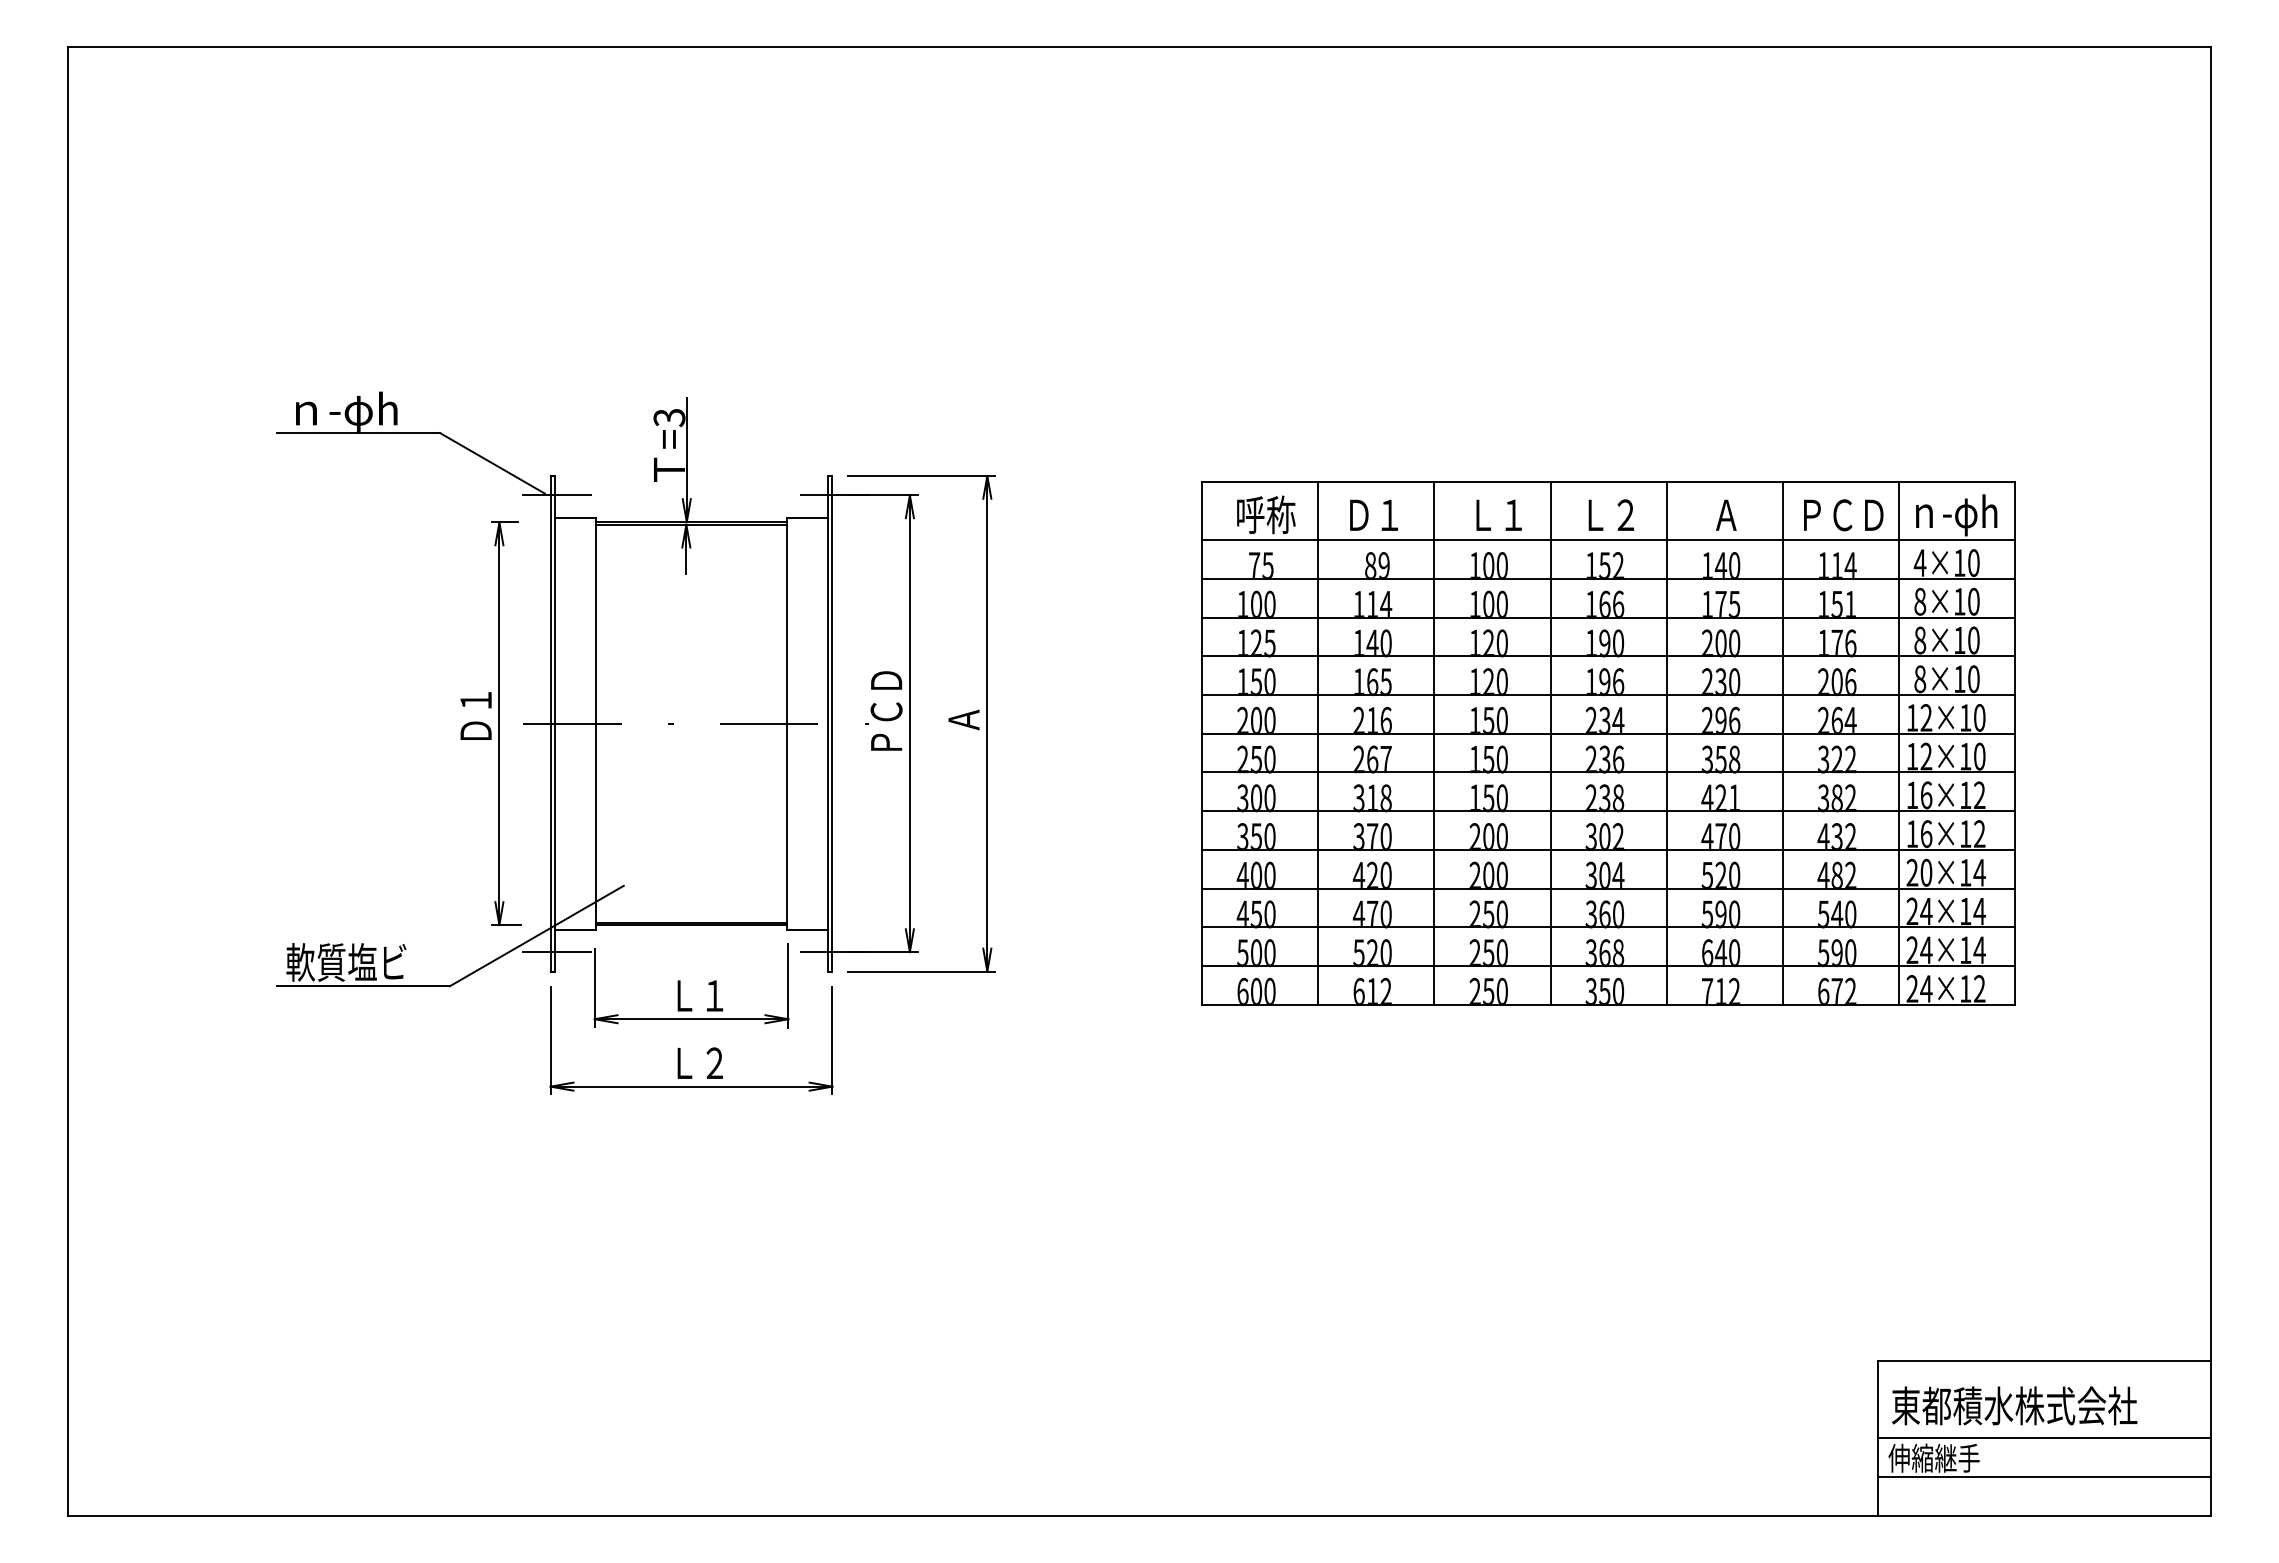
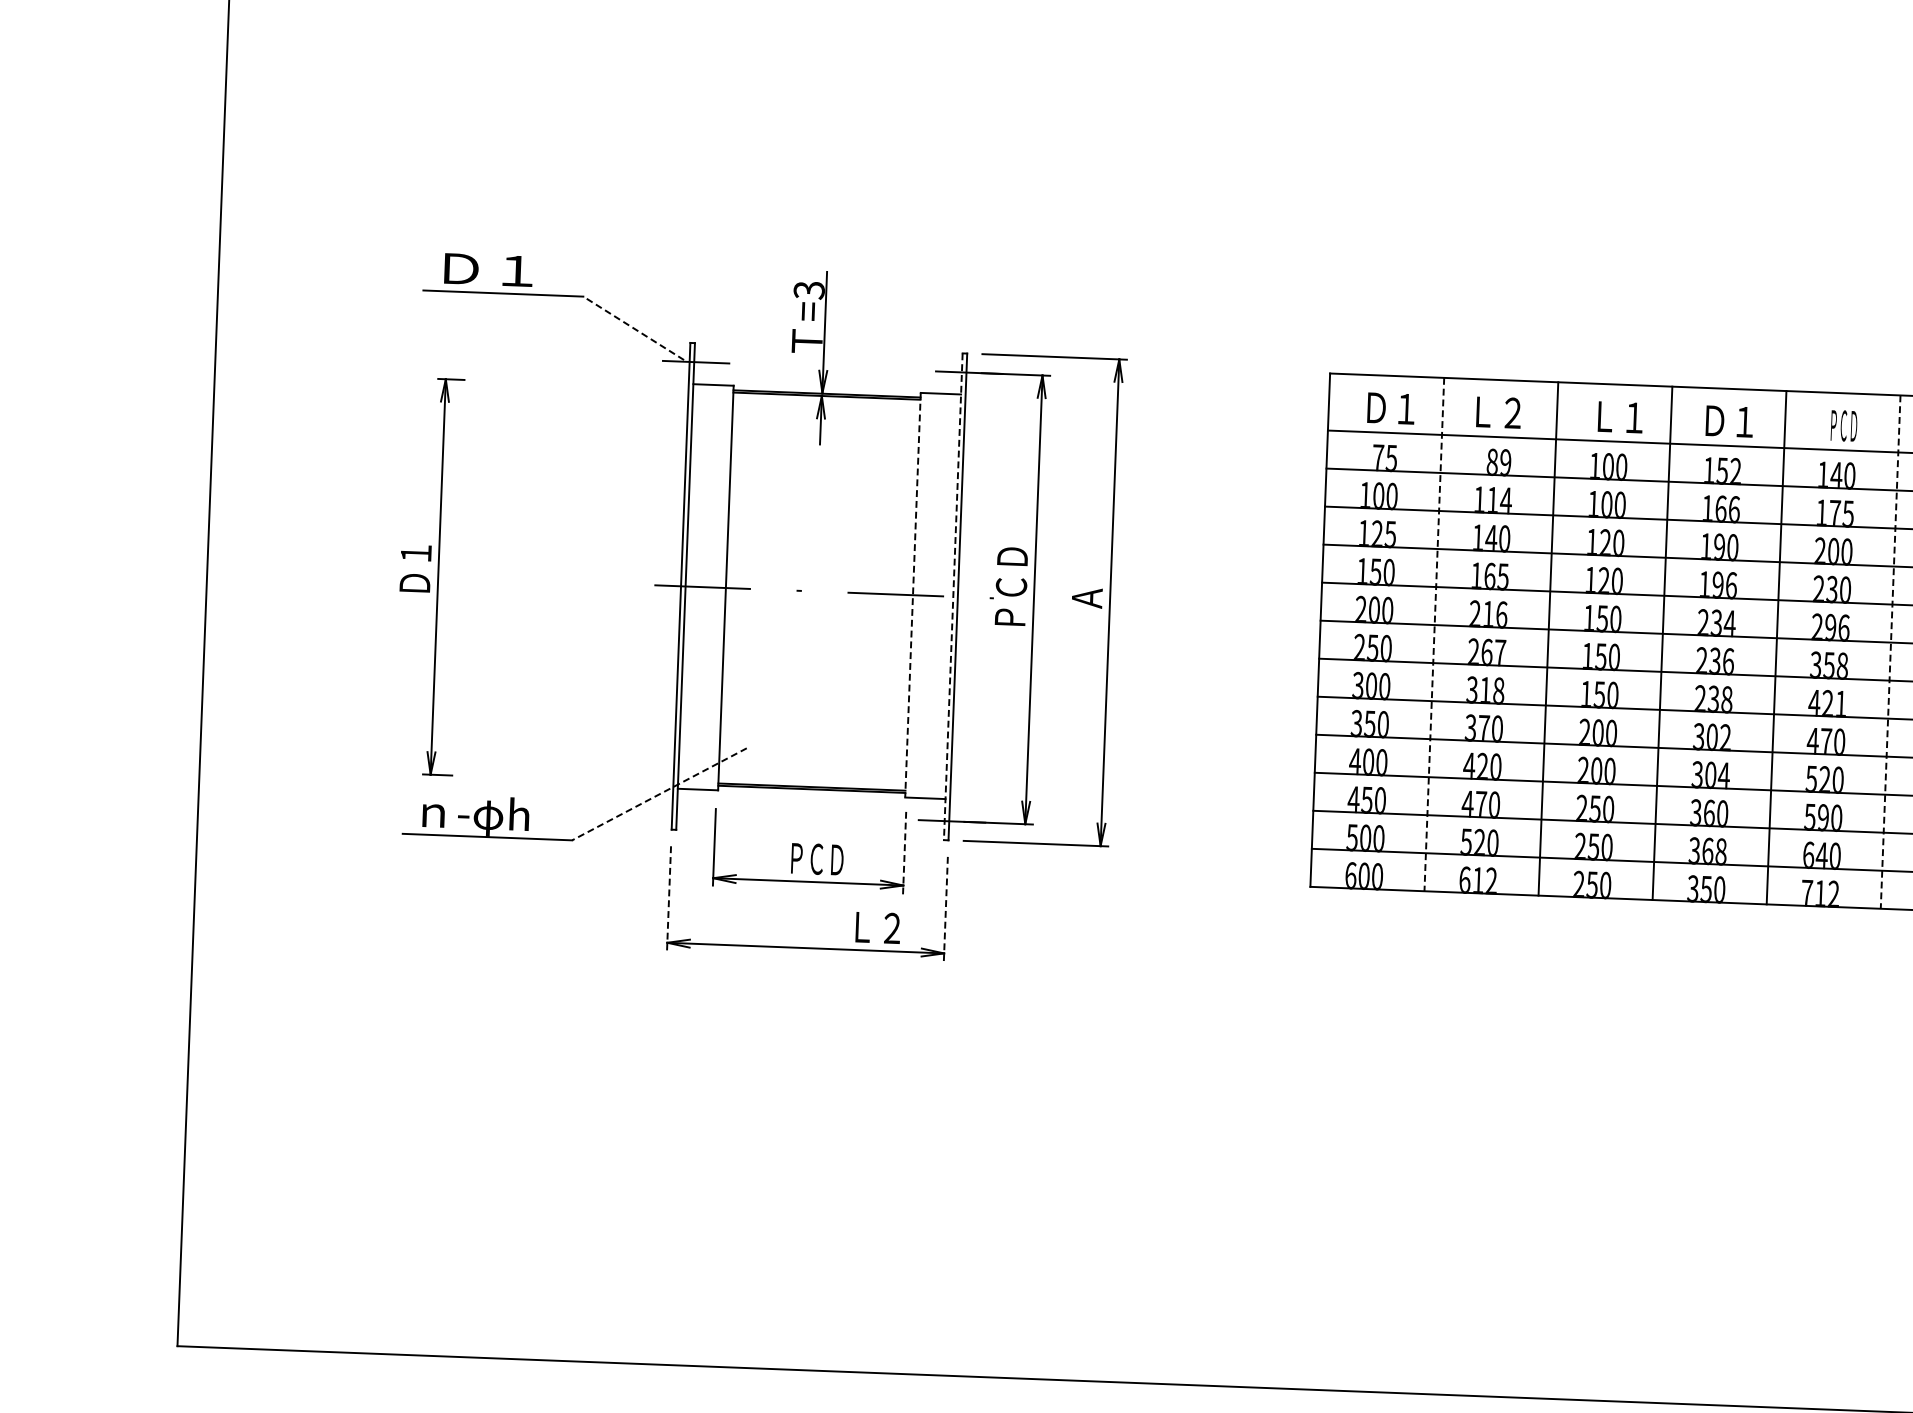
text: (346, 411) -> (492, 271), ｎ-φh -> Ｄ１
line: (492, 463) -> (633, 328), solid -> dashed
text: (1266, 514) -> (1392, 407), 呼称 -> Ｄ１
text: (1373, 514) -> (1497, 411), Ｄ１ -> Ｌ２
text: (1610, 514) -> (1729, 420), Ｌ２ -> Ｄ１
text: (1726, 515) -> (1843, 426), Ａ -> ＰＣＤ
part: (490, 723) -> (429, 576), moved
line: (786, 723) -> (912, 594), solid -> dashed
line: (827, 723) -> (952, 596), solid -> dashed
line: (1318, 743) -> (1434, 634), solid -> dashed
line: (1782, 743) -> (1890, 652), solid -> dashed
line: (536, 936) -> (659, 794), solid -> dashed
line: (556, 952) -> (678, 811), removed
text: (346, 963) -> (471, 814), 軟質塩ビ -> ｎ-φh
line: (788, 986) -> (904, 853), solid -> dashed
text: (699, 995) -> (817, 858), Ｌ１ -> ＰＣＤ
line: (550, 1040) -> (668, 897), solid -> dashed
line: (832, 1040) -> (945, 908), solid -> dashed
text: (699, 1062) -> (877, 927), moved

